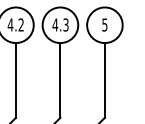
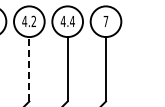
text: (66, 25) -> (72, 21), 4.3 -> 4.4
text: (104, 25) -> (105, 21), 5 -> 7
line: (16, 79) -> (29, 68), solid -> dashed

